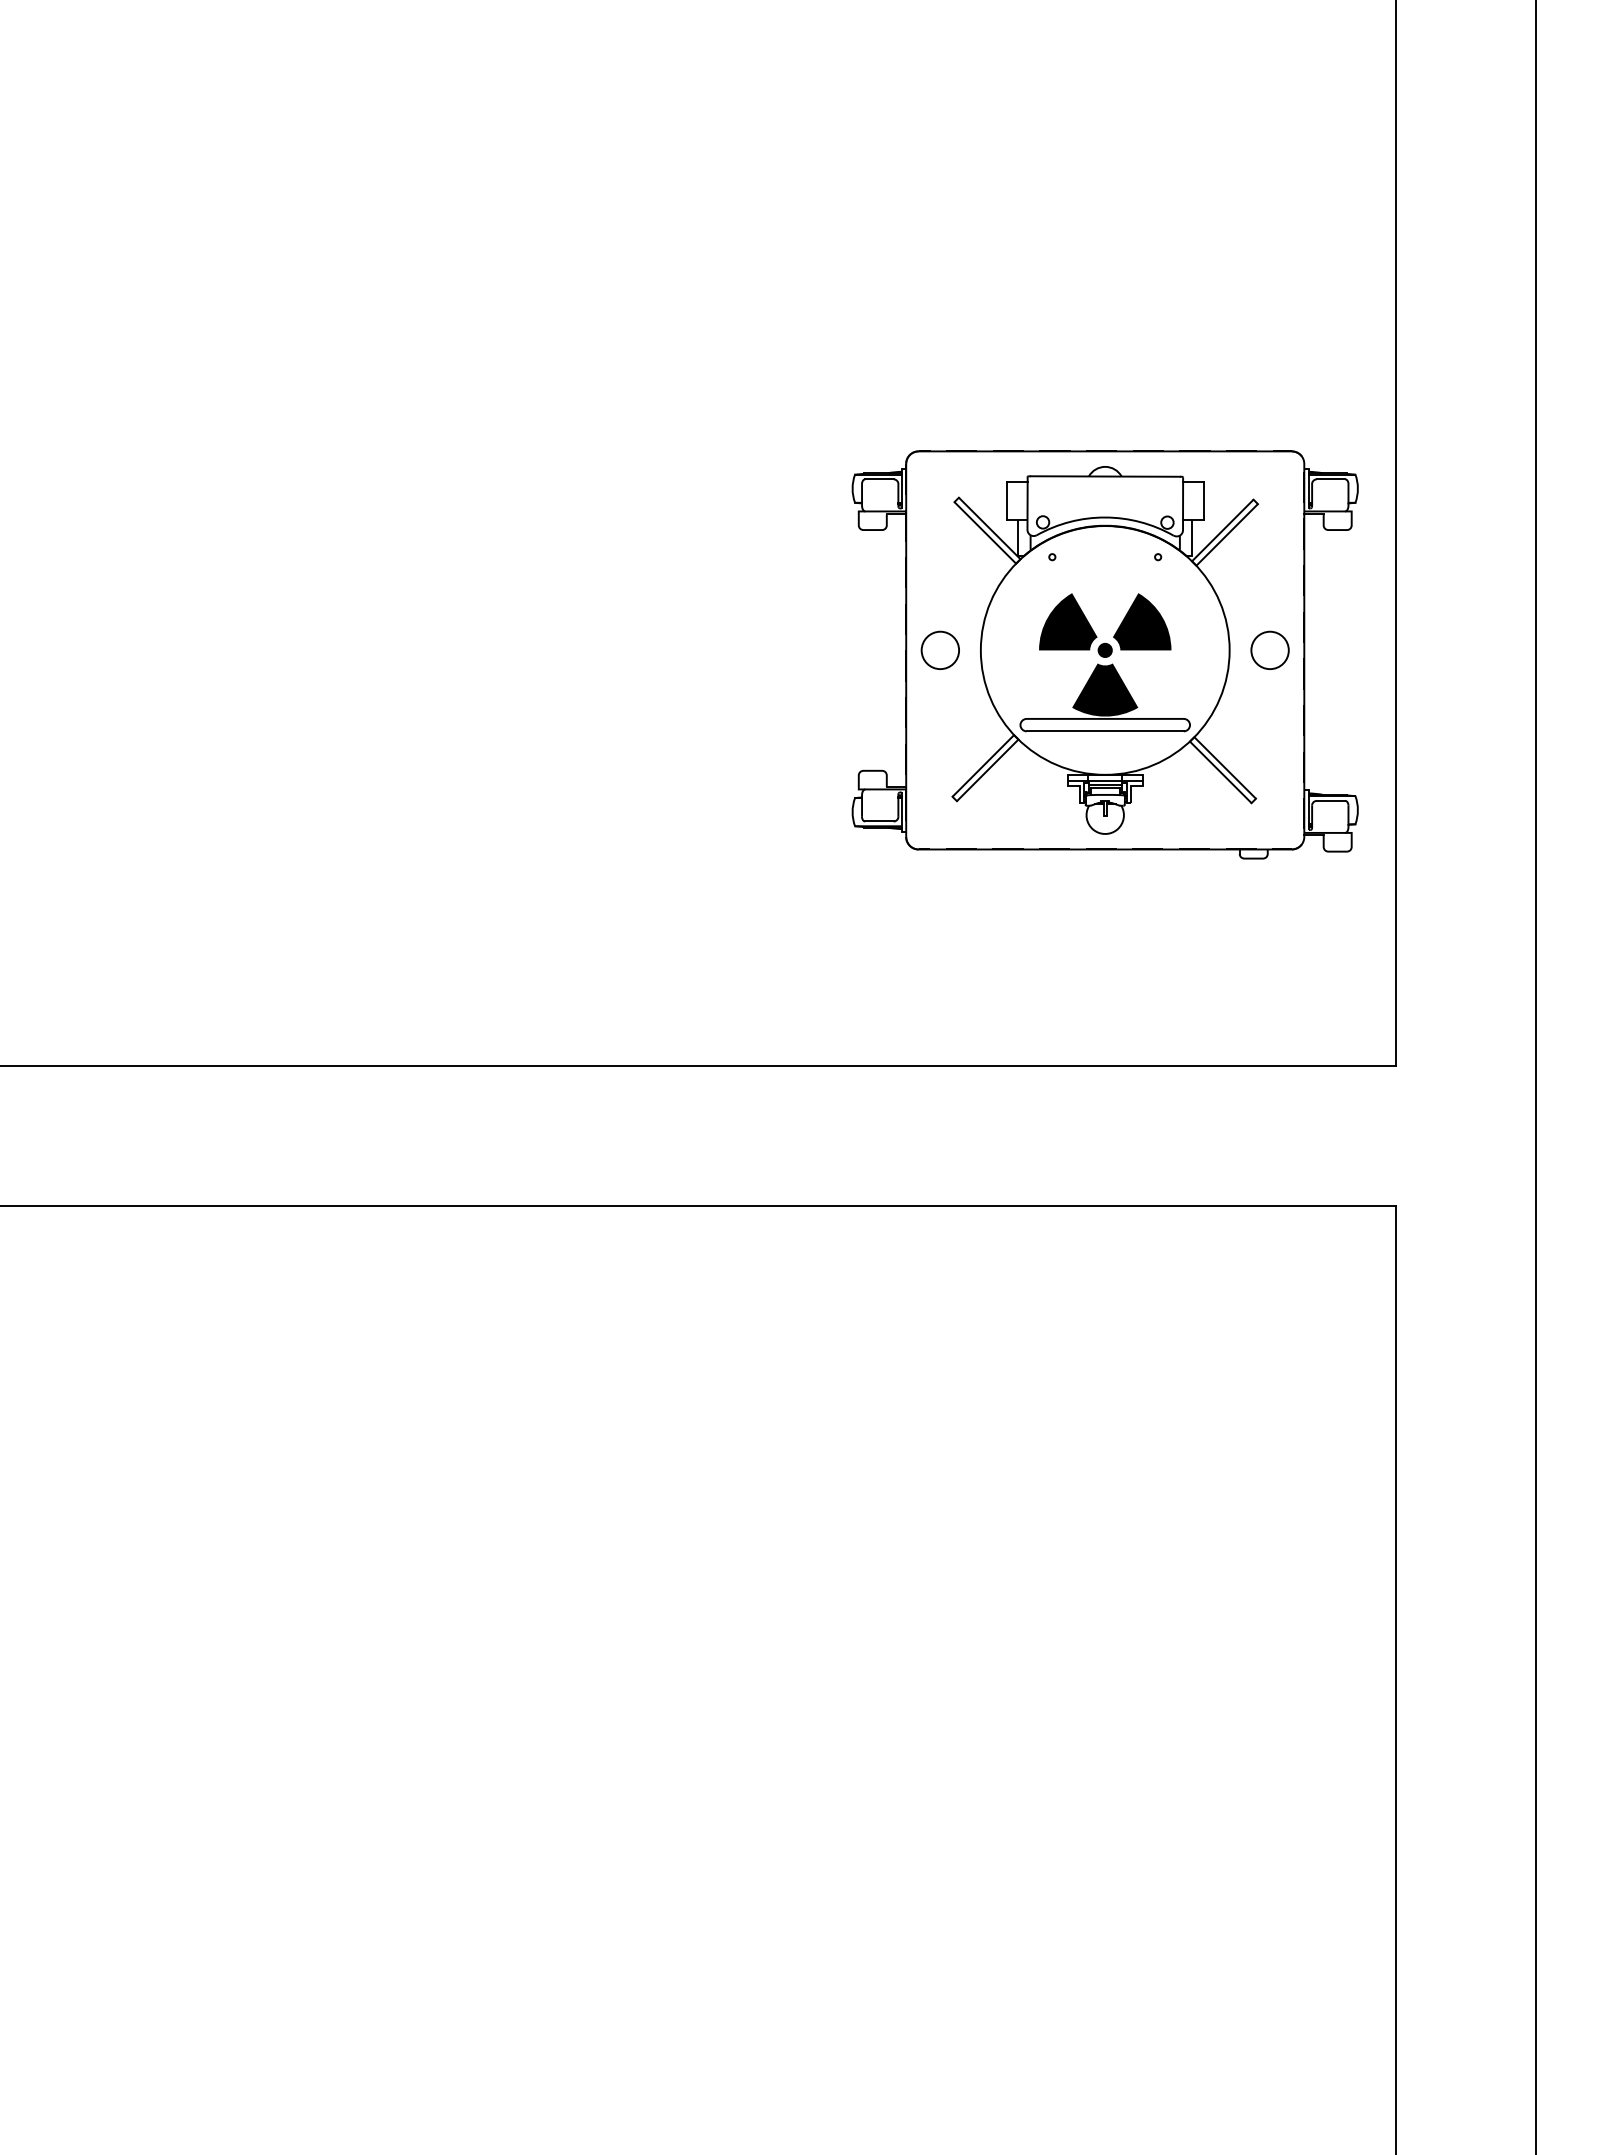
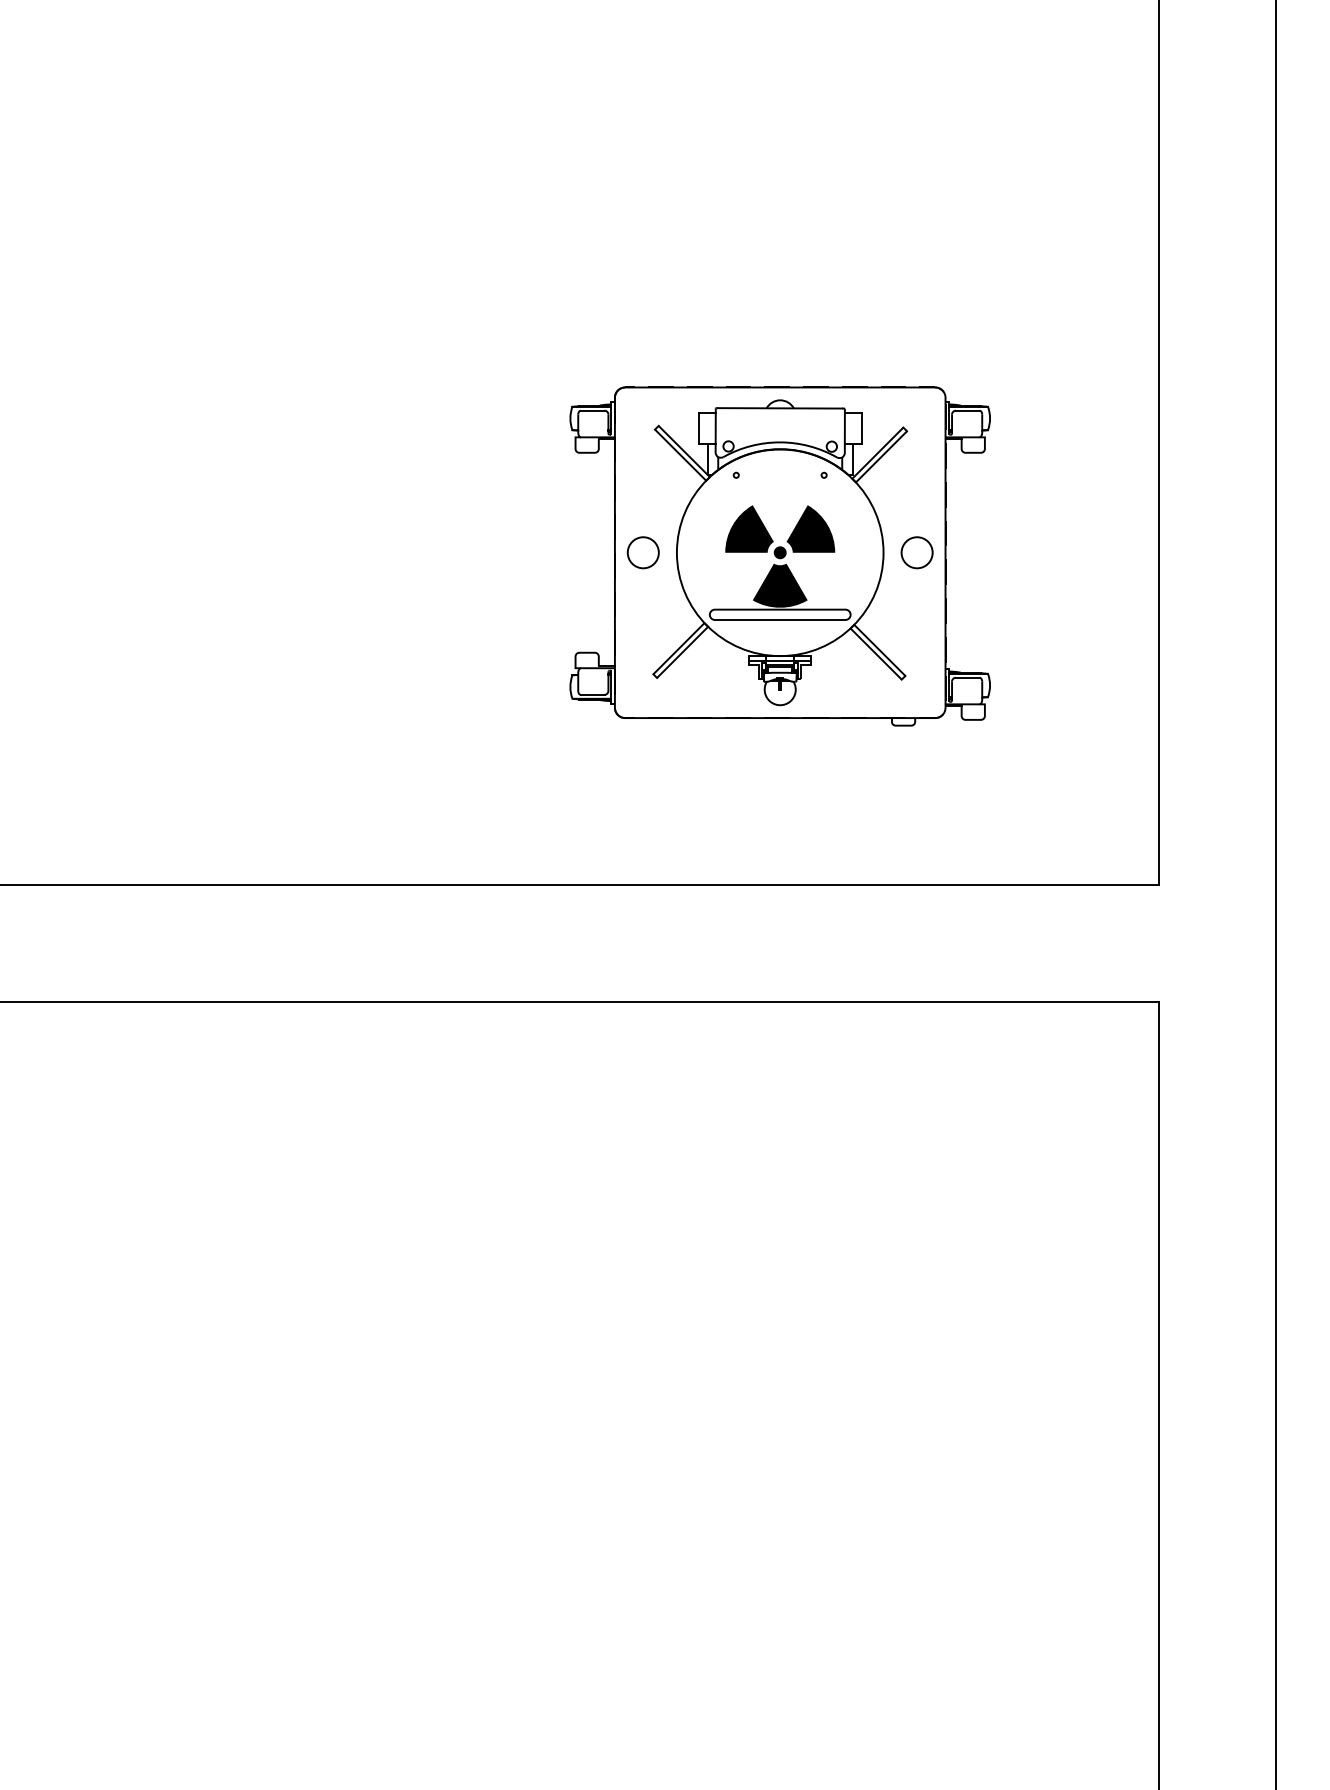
part: (1104, 654) -> (779, 556), moved

